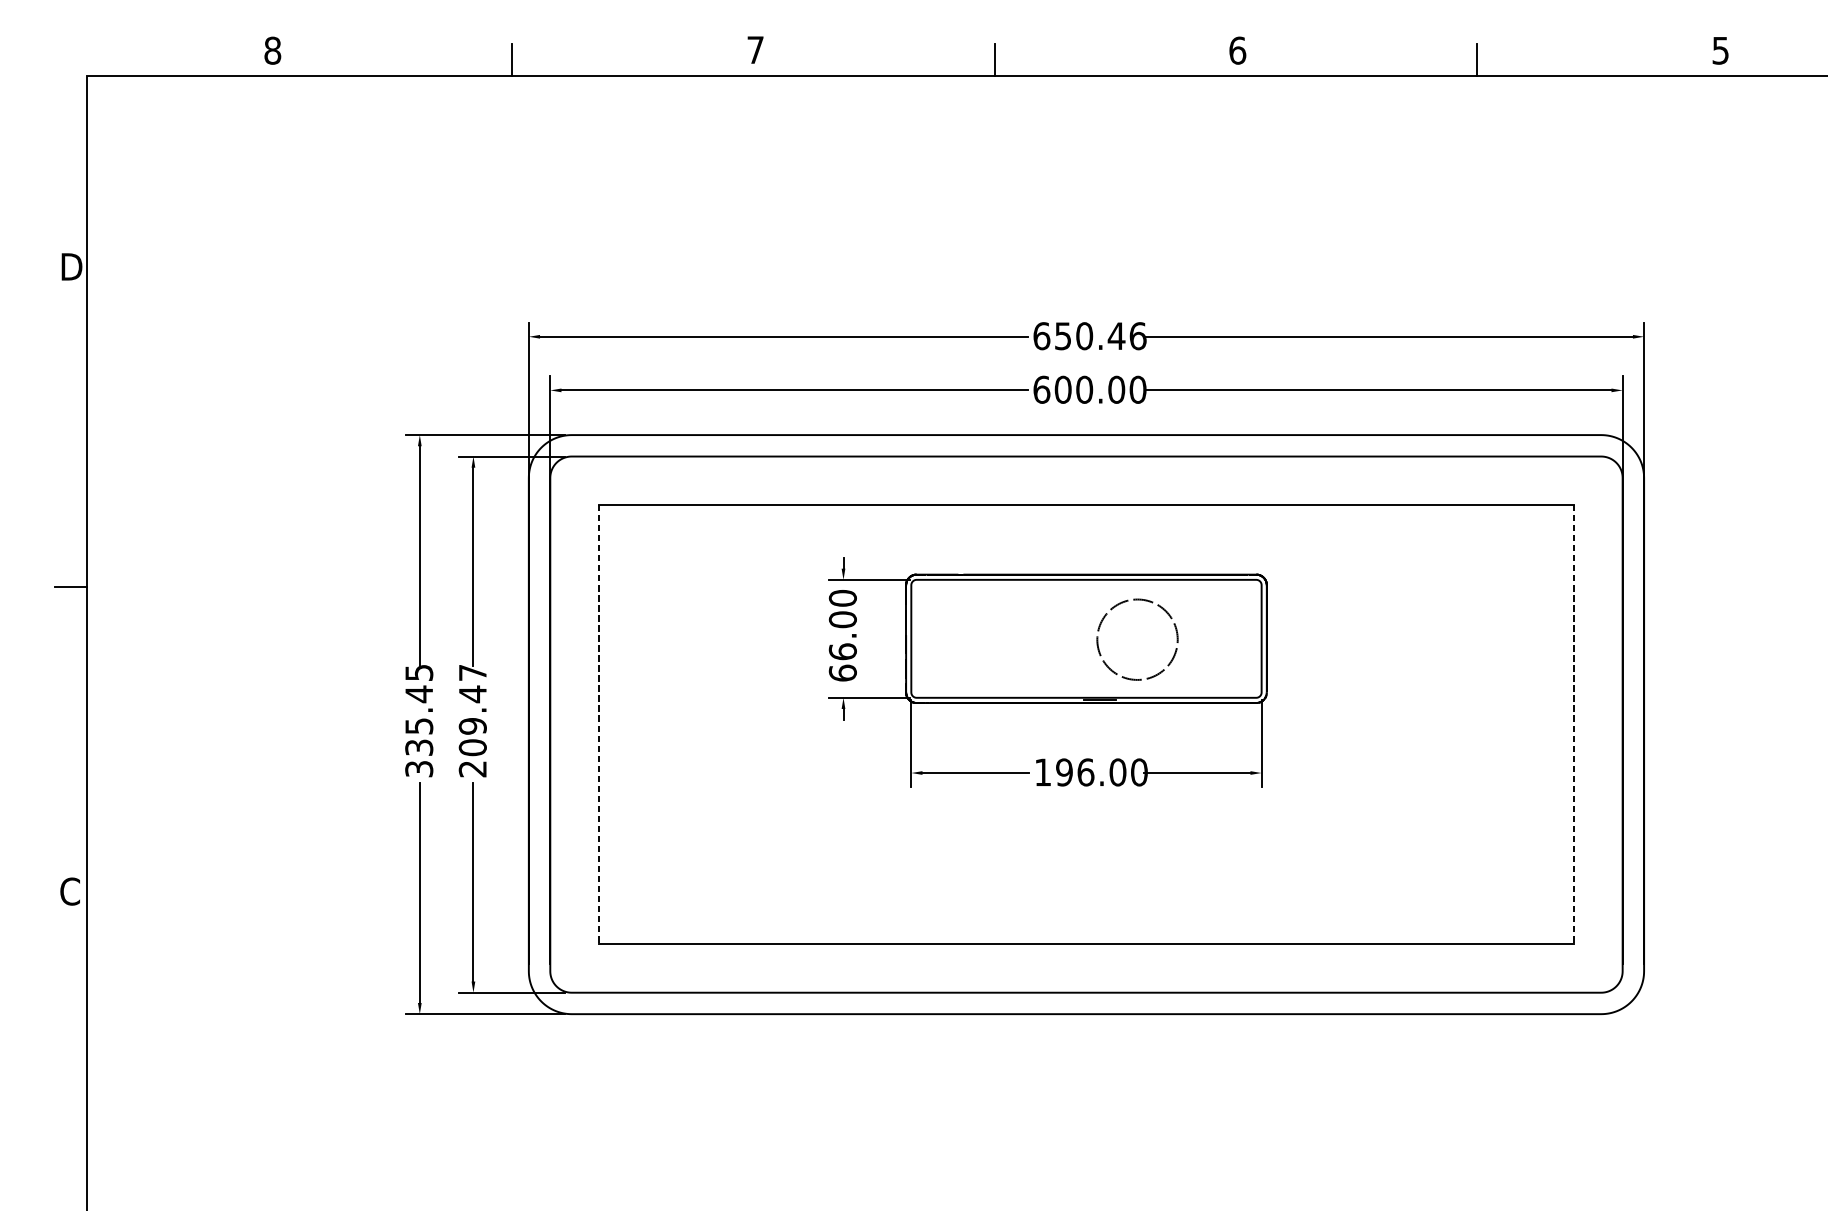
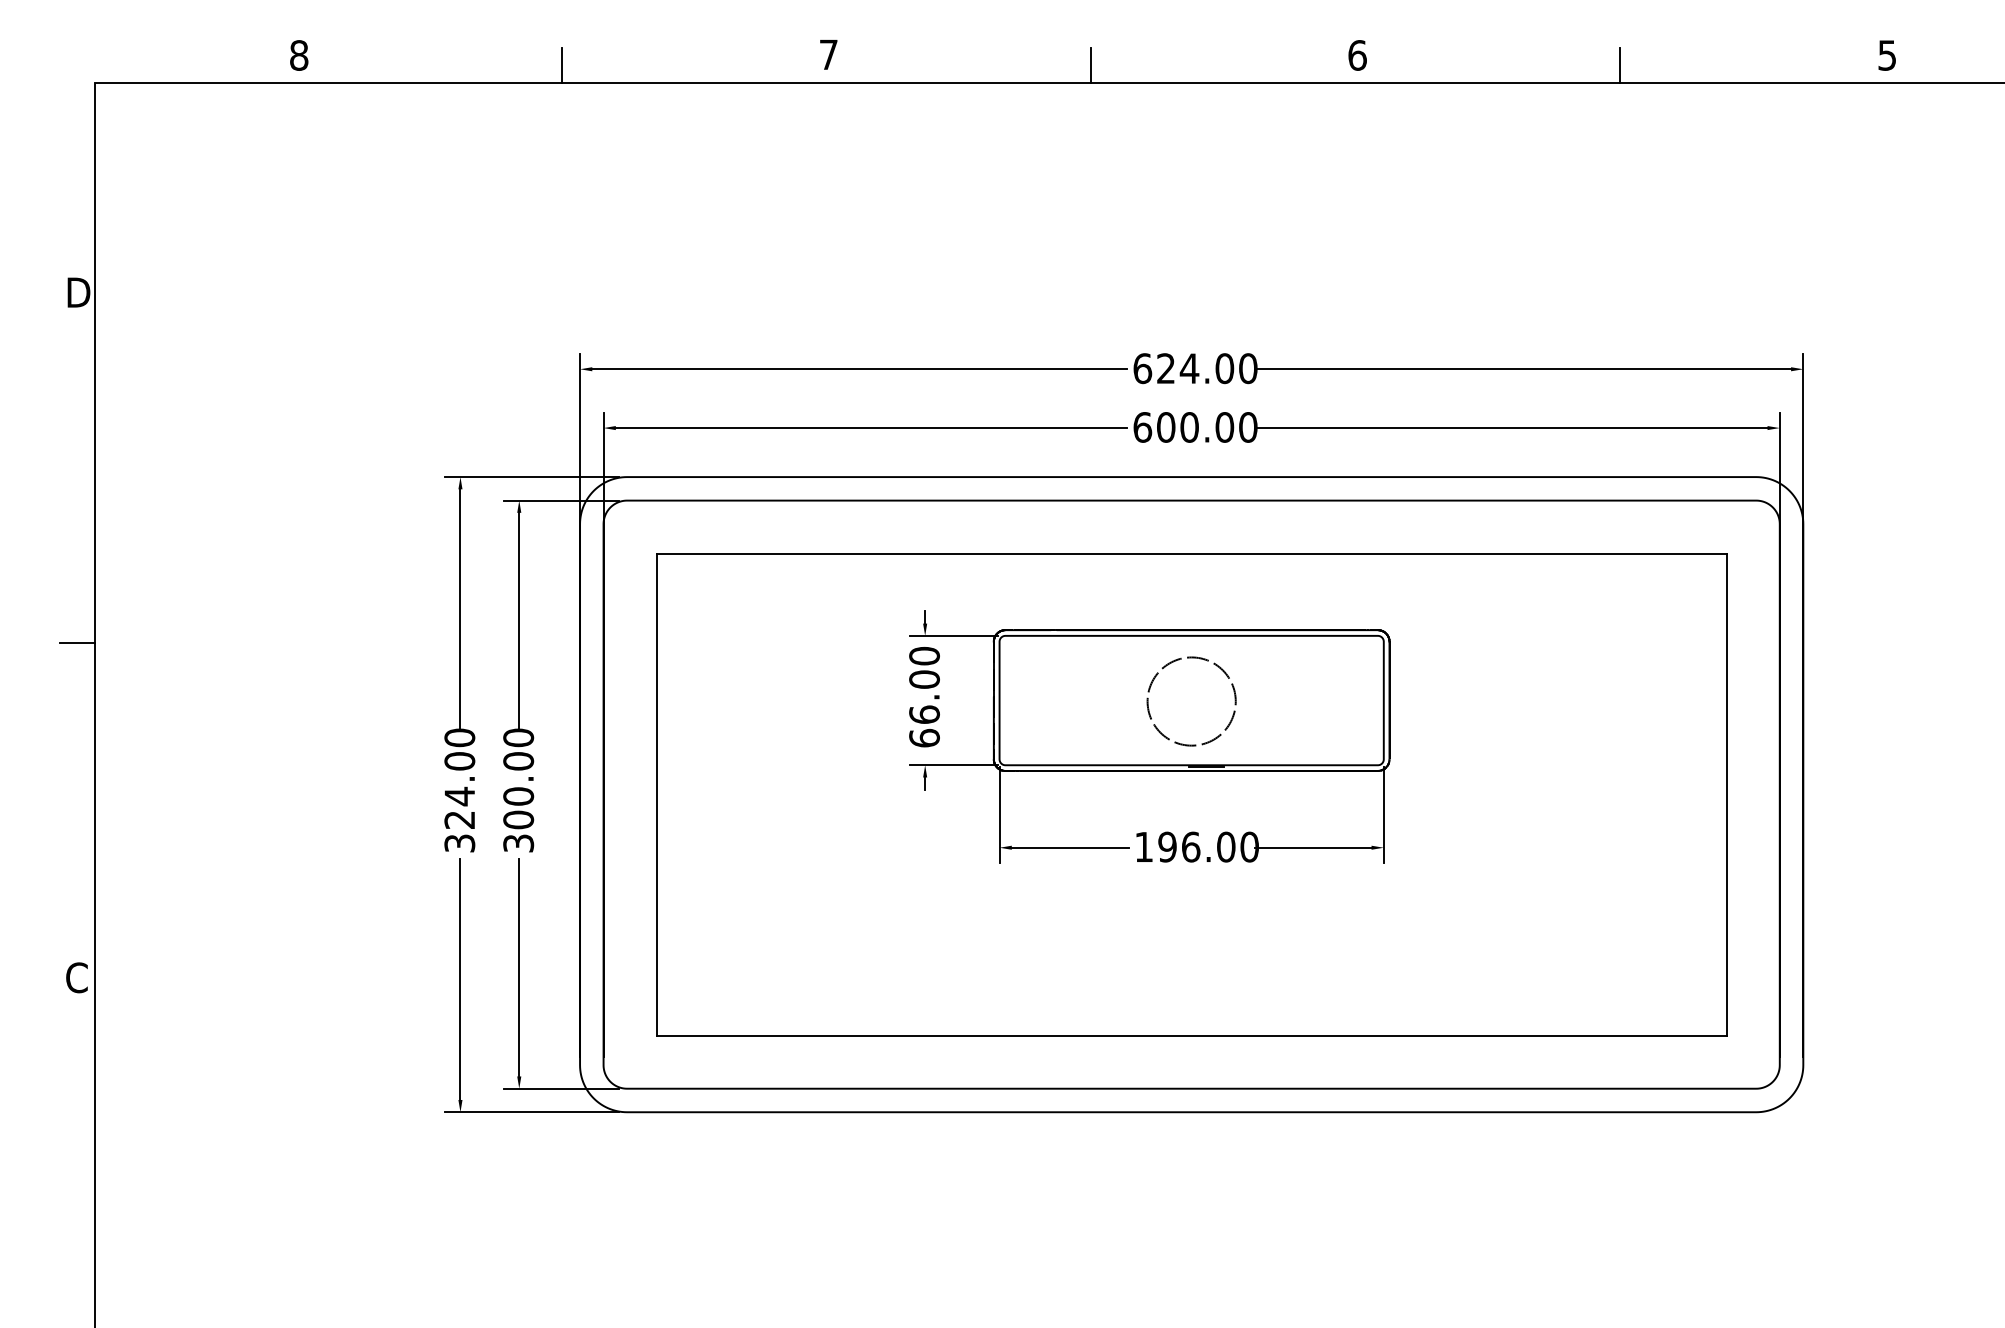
text: (1100, 336) -> (1207, 368), 650.46 -> 624.00
part: (1112, 609) -> (1164, 668), moved
text: (418, 709) -> (459, 778), 335.45 -> 324.00
text: (472, 720) -> (518, 790), 209.47 -> 300.00
line: (598, 725) -> (656, 795), dashed -> solid
line: (1574, 725) -> (1726, 795), dashed -> solid

